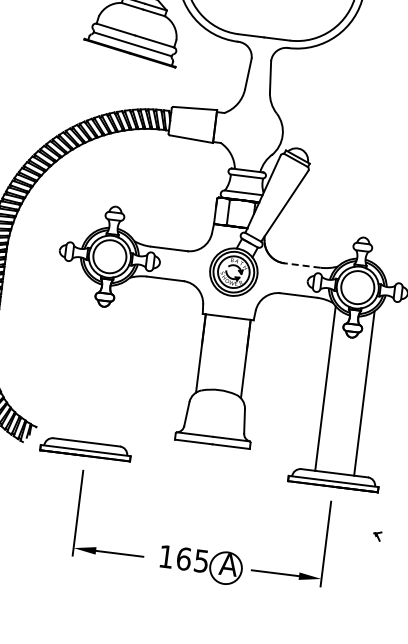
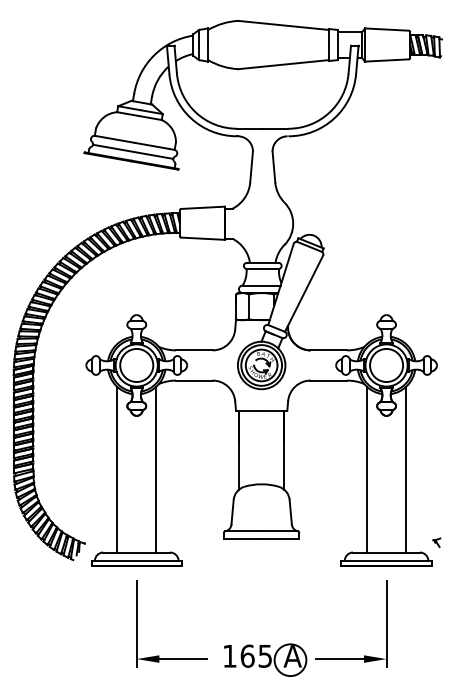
line: (302, 265) -> (328, 350), dashed -> solid
line: (77, 357) -> (117, 469), added
line: (116, 362) -> (156, 469), added
part: (377, 535) -> (436, 542), moved

